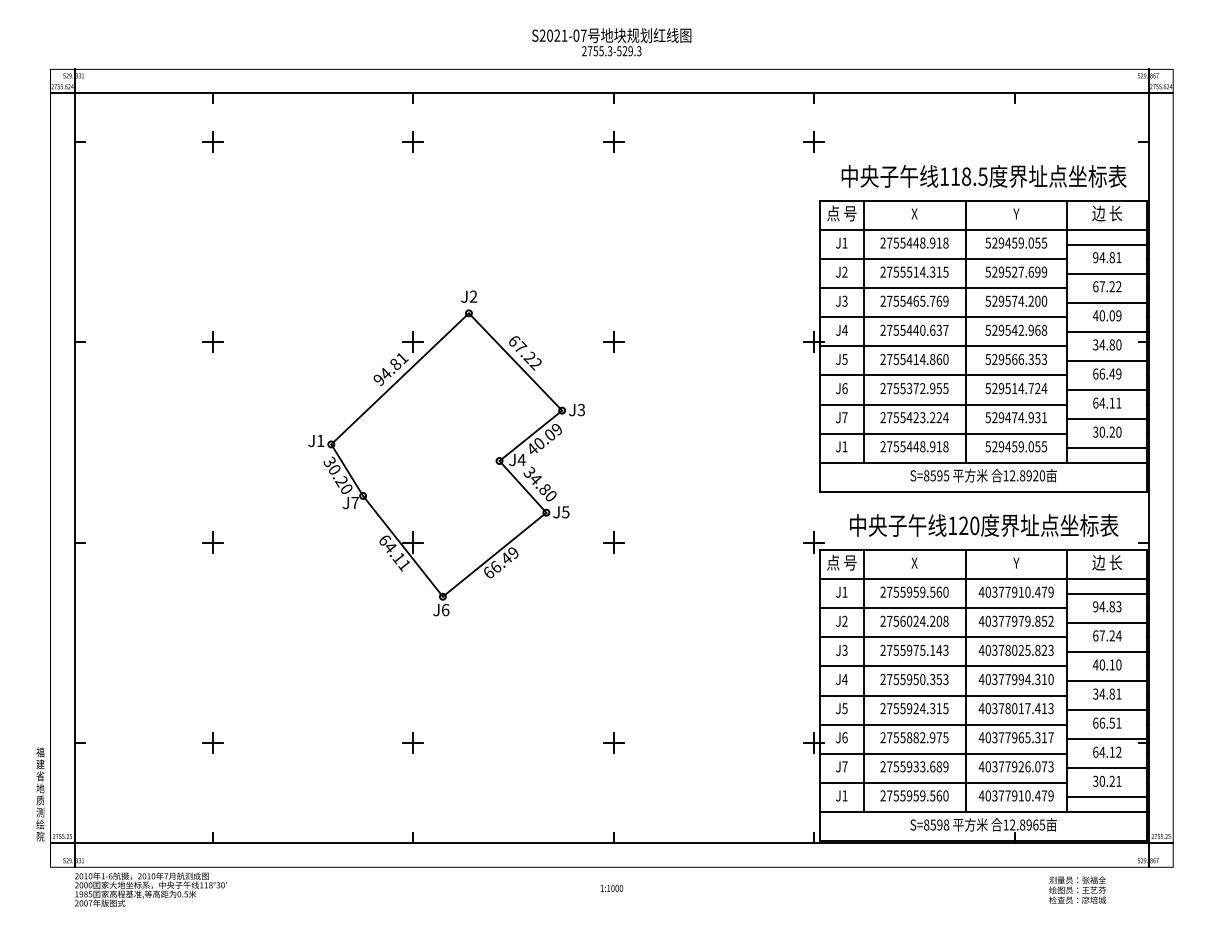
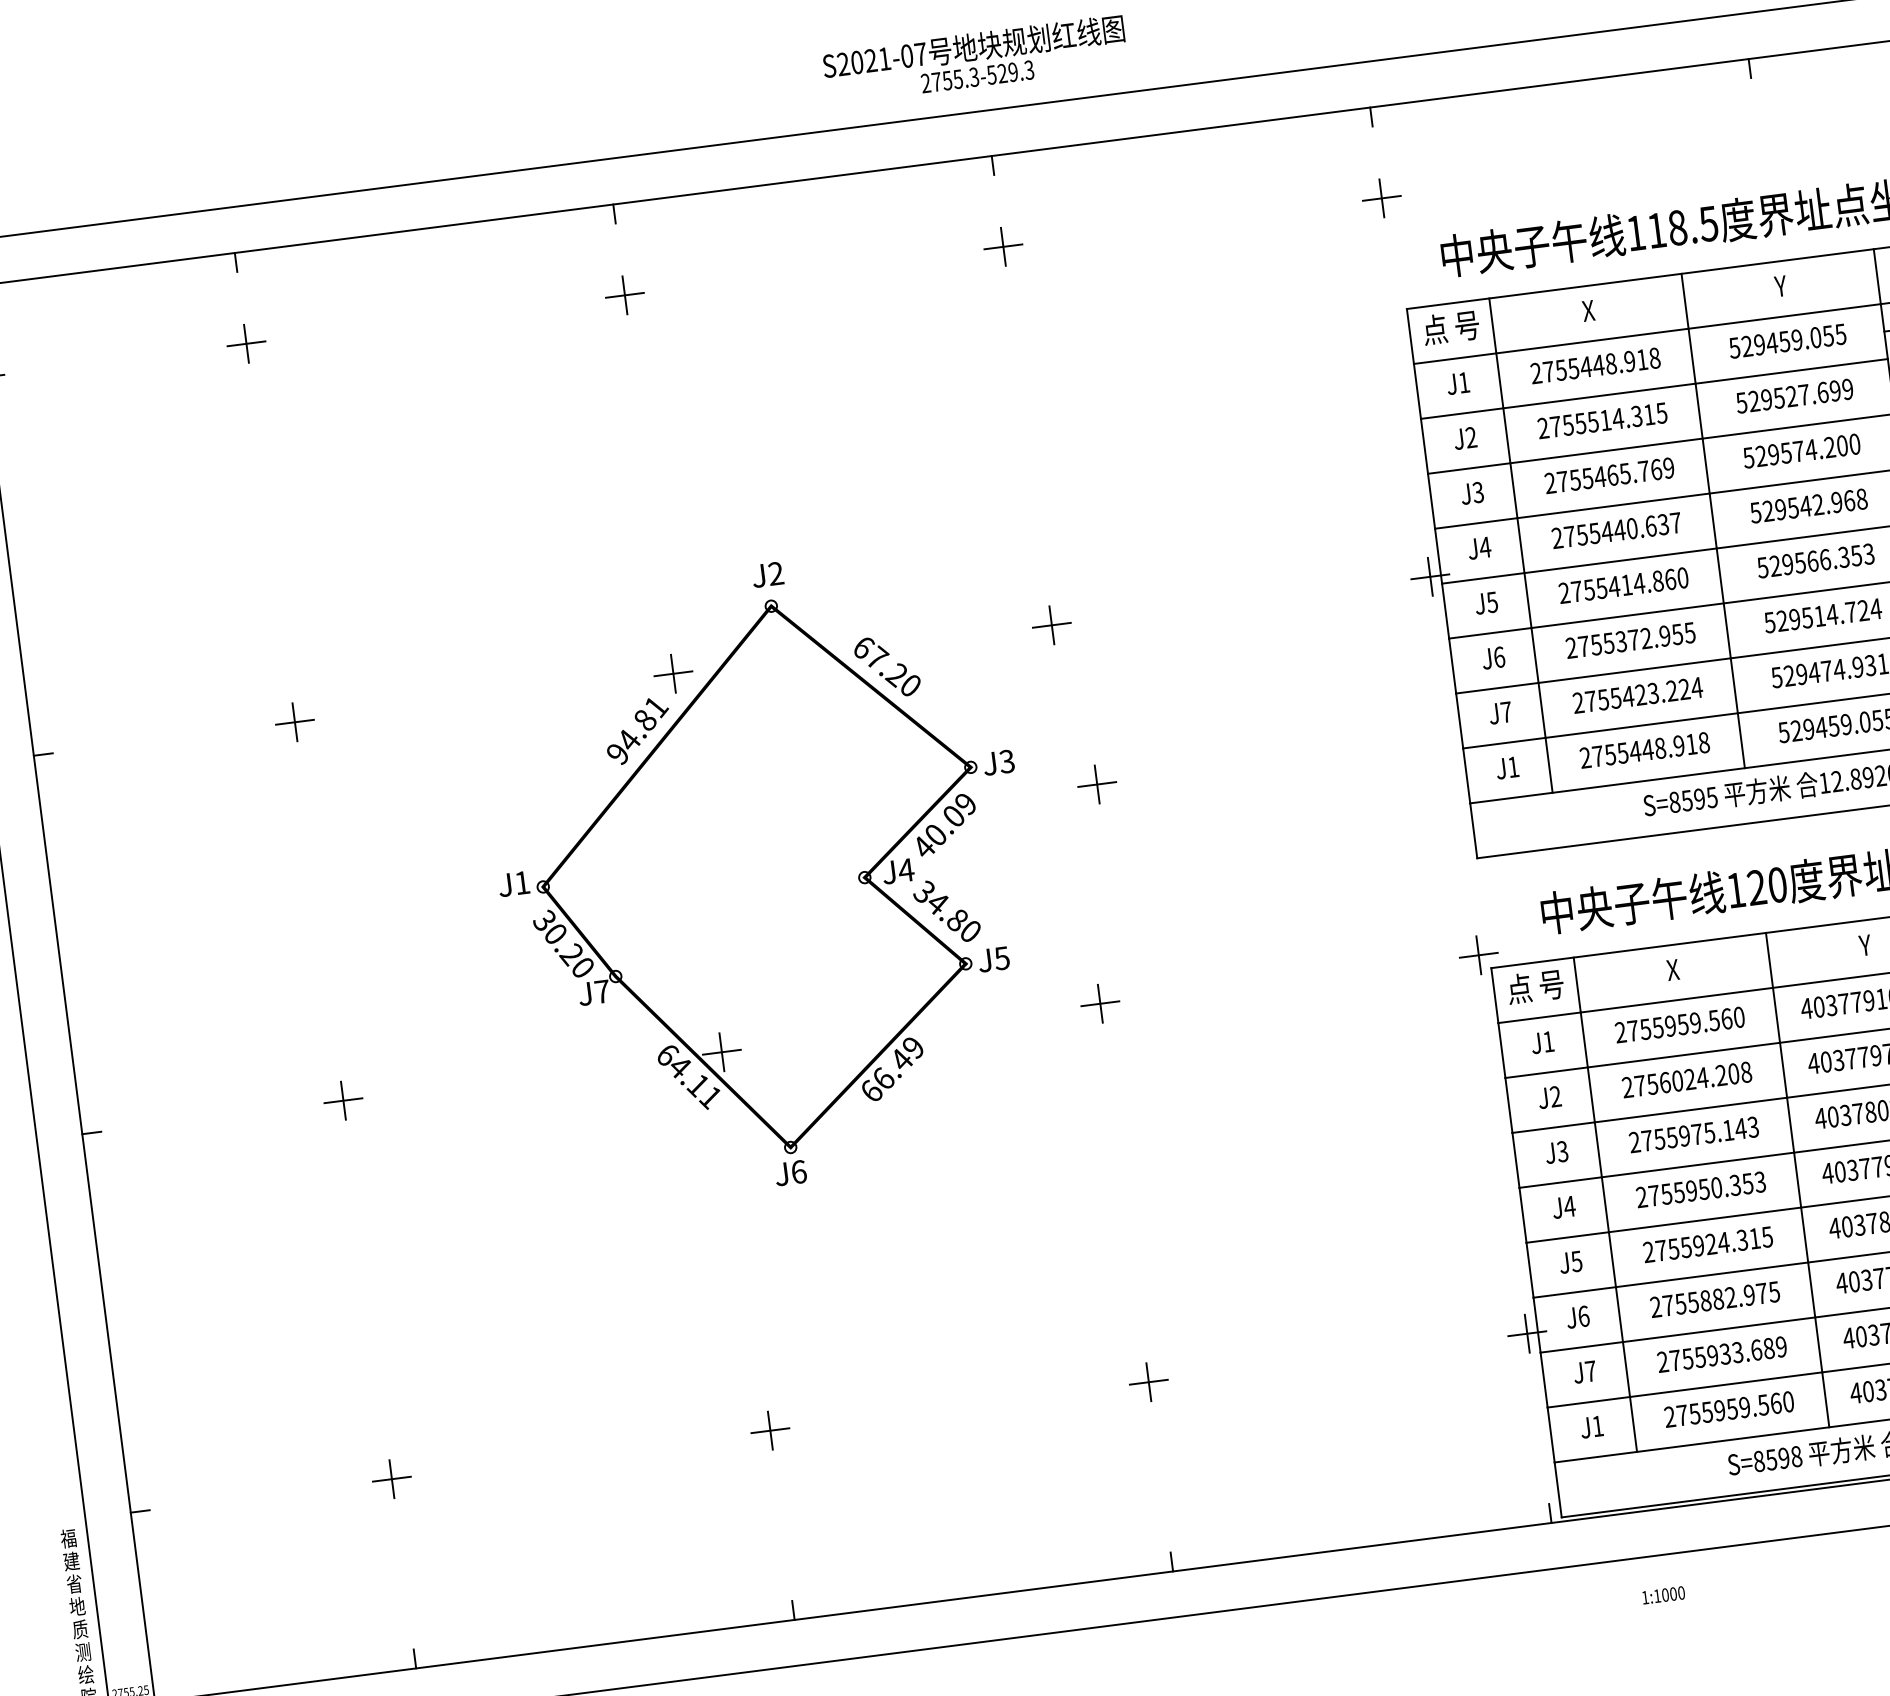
text: (535, 364) -> (909, 686), 67.22 -> 67.20
part: (626, 427) -> (1096, 783), added
text: (612, 887) -> (1664, 1593), moved

